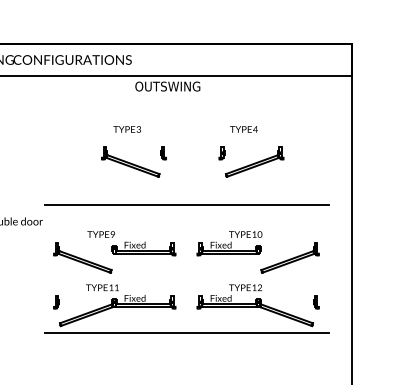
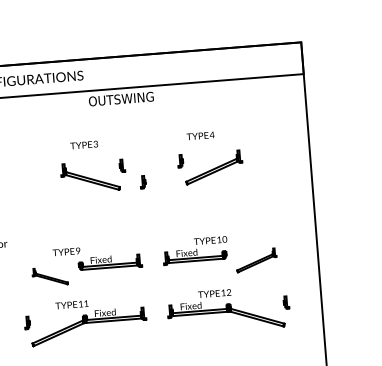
part: (182, 171) -> (142, 182), added
line: (186, 204) -> (149, 215), removed
part: (82, 257) -> (49, 276), size x0.6
part: (289, 257) -> (256, 259), size x0.7
line: (186, 333) -> (159, 343), removed

